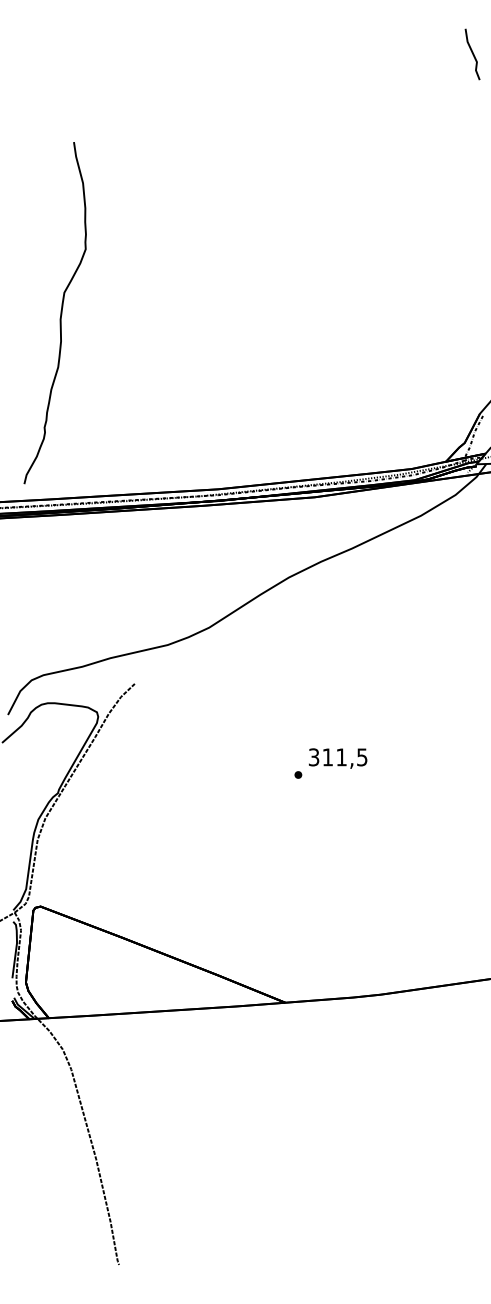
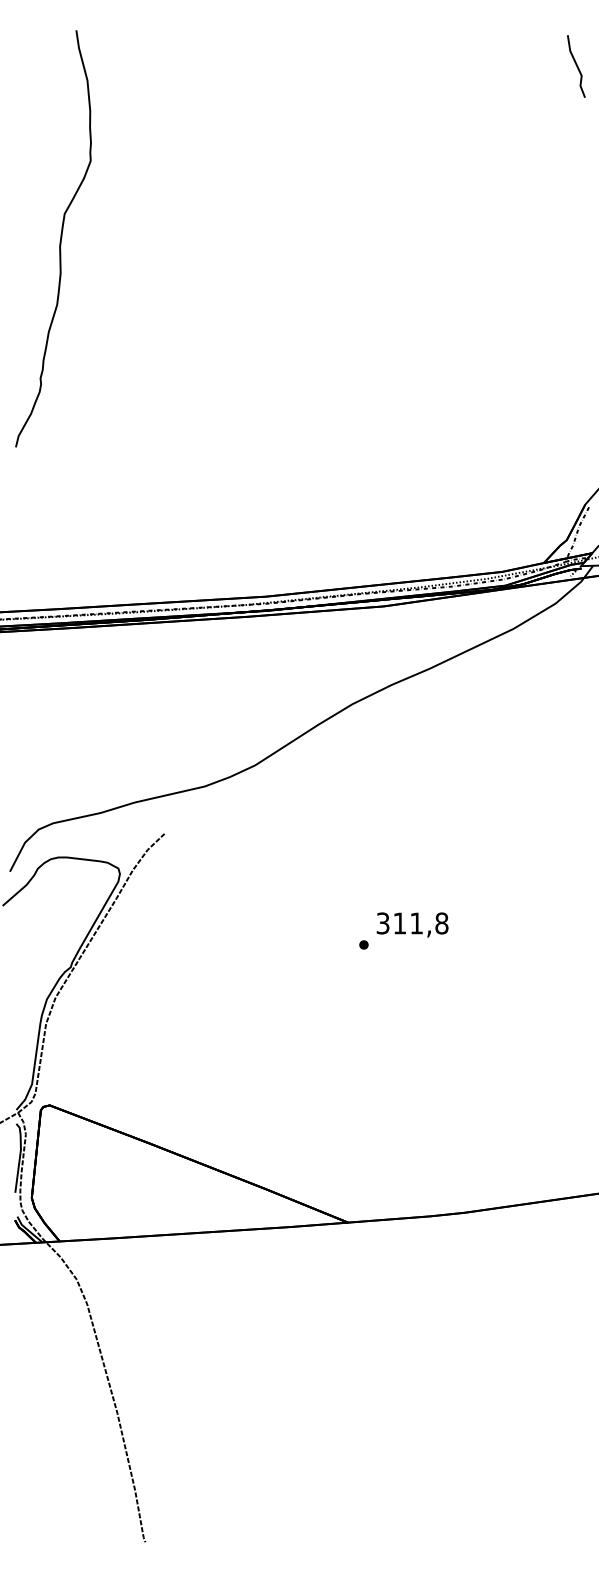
curve: (60, 315) -> (59, 241), moved
text: (361, 757) -> (441, 923), 311,5 -> 311,8

